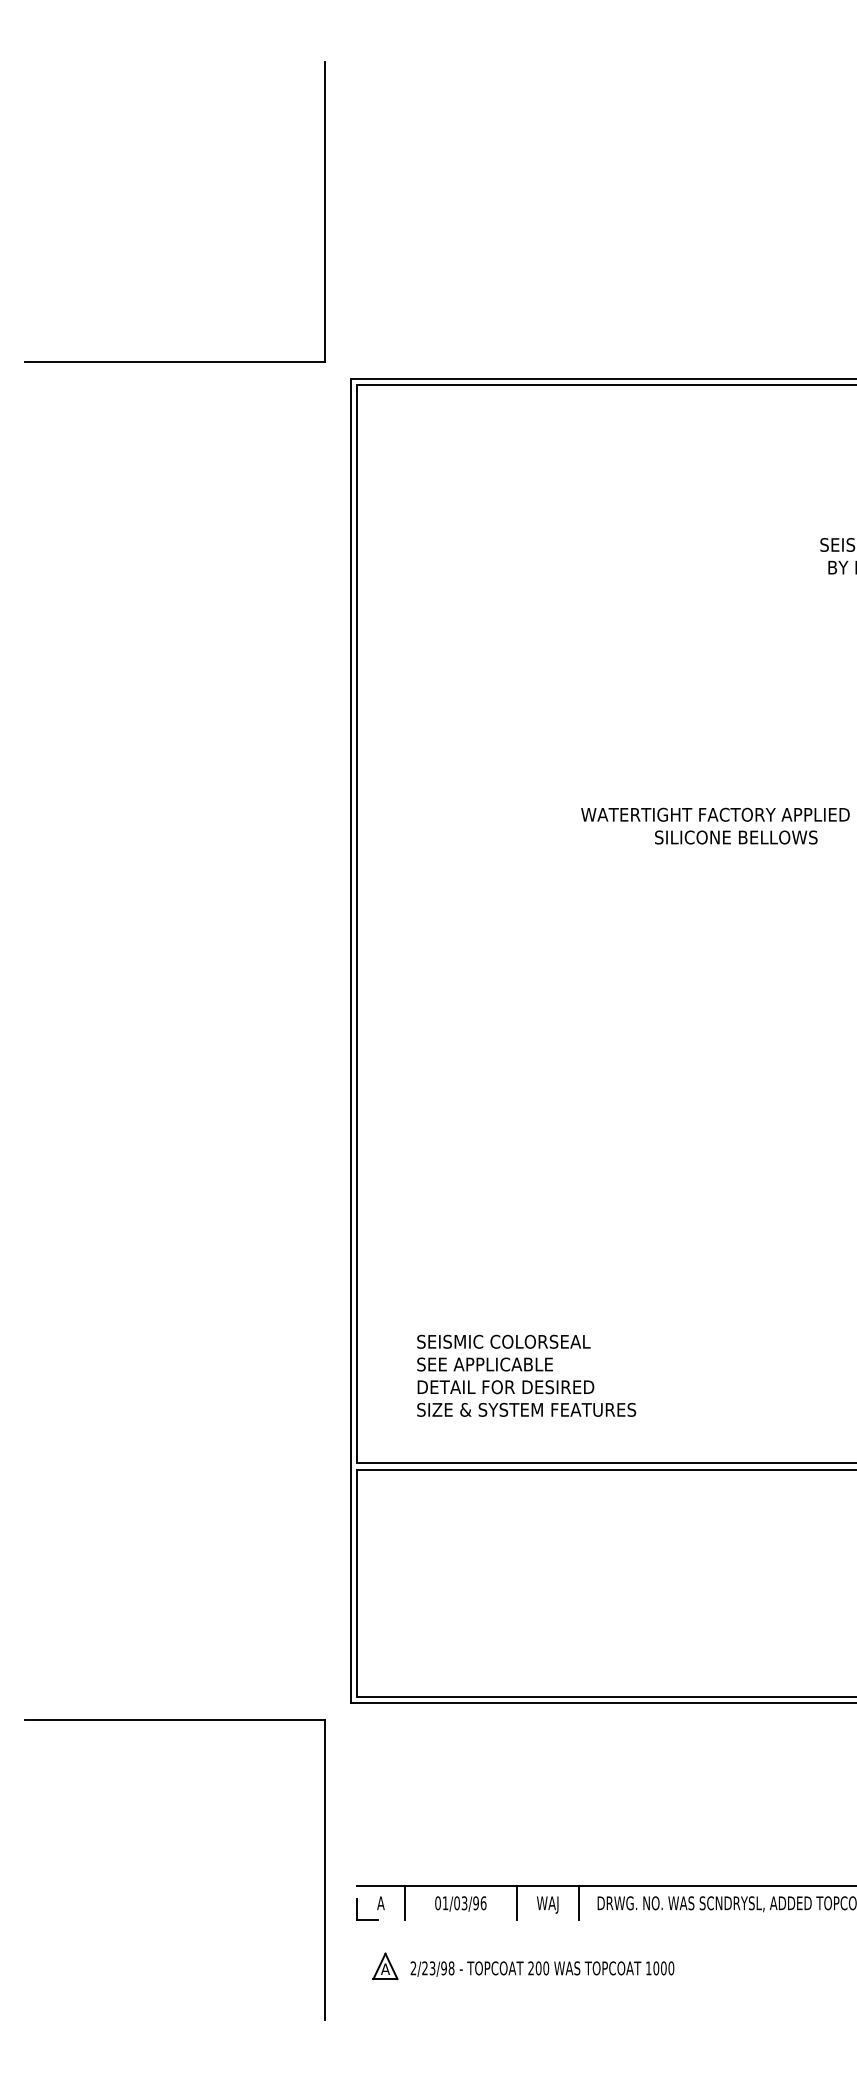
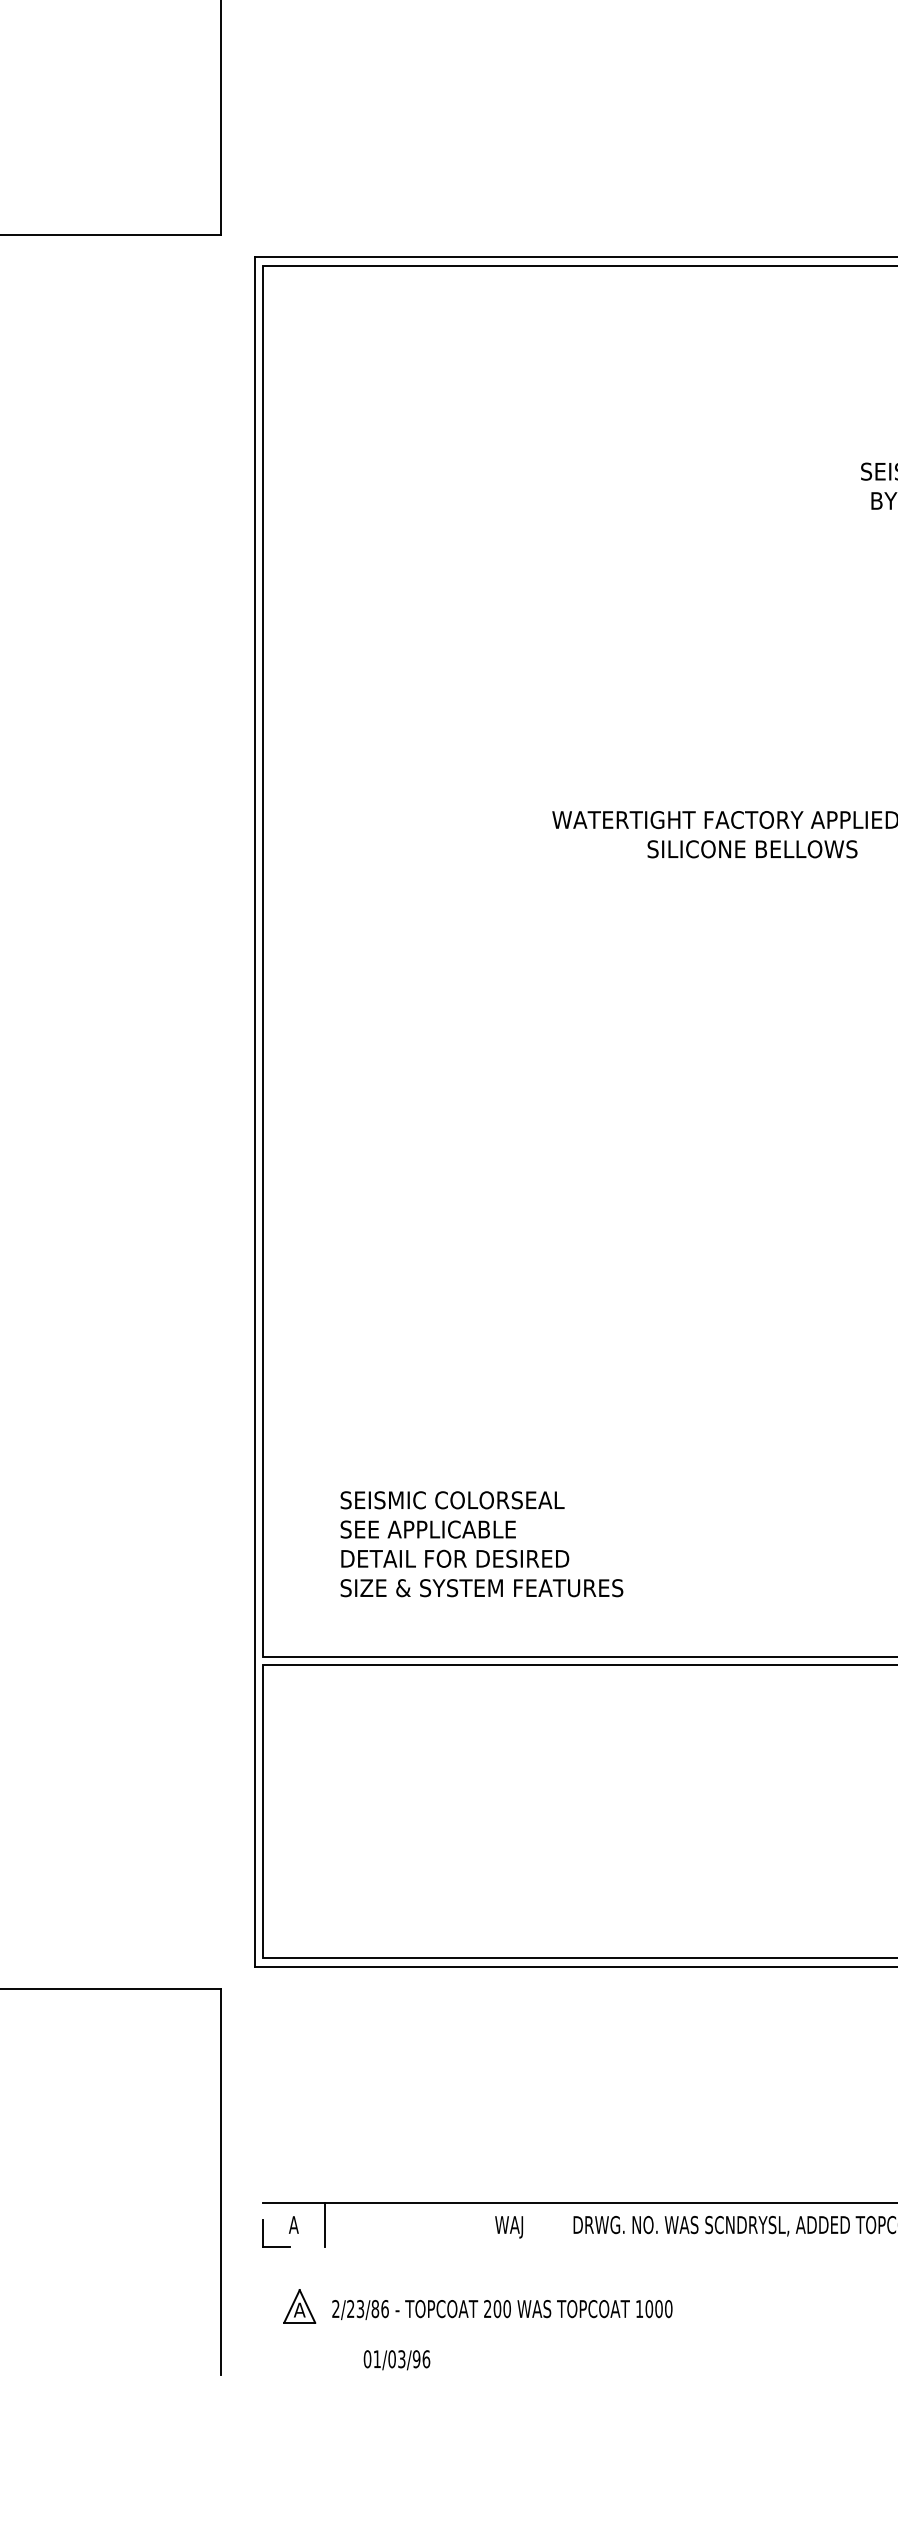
text: (460, 1903) -> (396, 2359), moved
line: (516, 1903) -> (468, 2225), removed
line: (579, 1903) -> (550, 2225), removed
text: (447, 1968) -> (379, 2309), 2/23/98 -> 2/23/86

